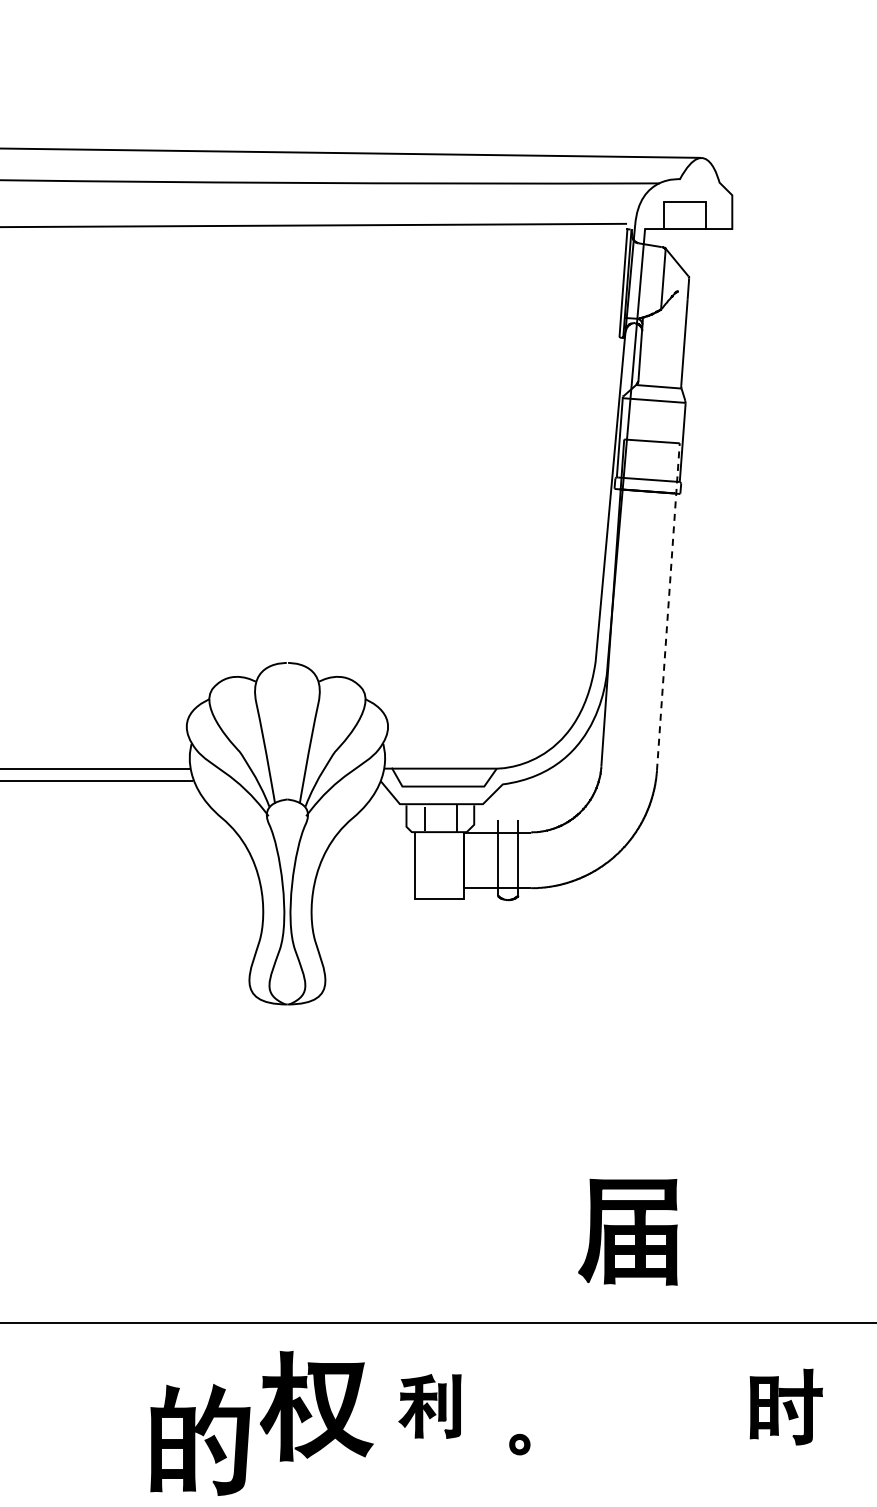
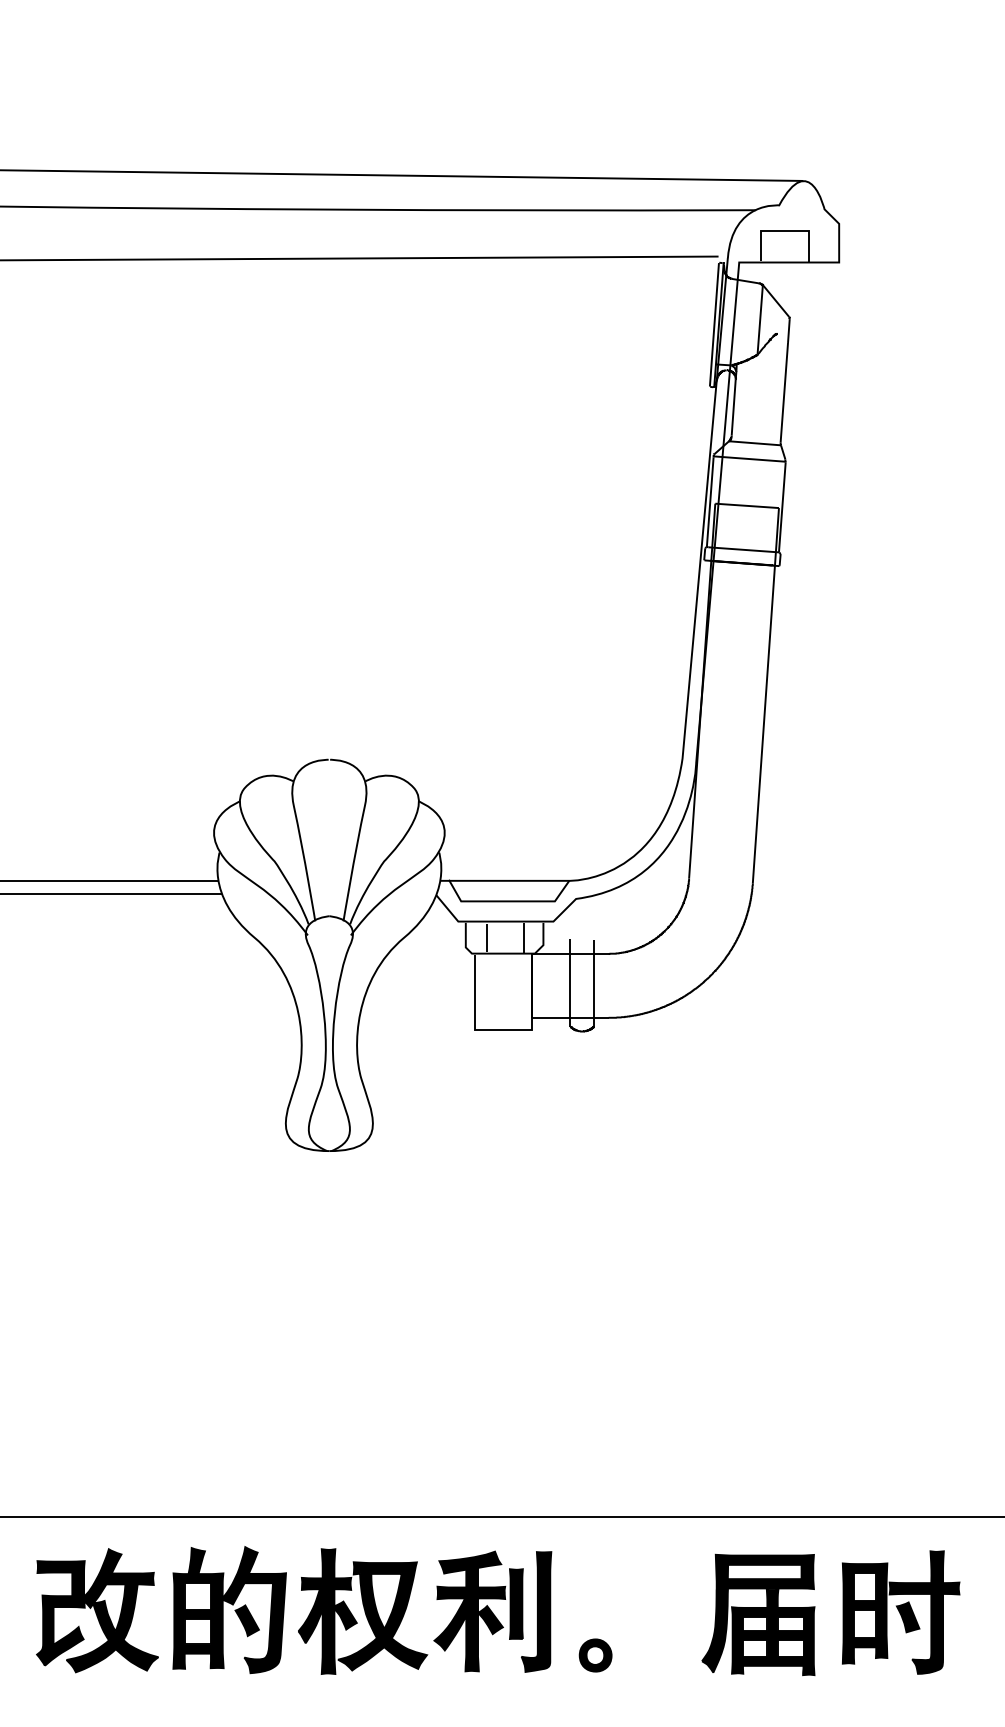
line: (668, 606) -> (766, 695), dashed -> solid
part: (627, 1231) -> (758, 1614), moved
part: (84, 1405) -> (96, 1610), added
part: (429, 1406) -> (492, 1611), size x1.67
part: (786, 1406) -> (901, 1611), size x1.43
part: (200, 1439) -> (229, 1609), moved
part: (519, 1444) -> (595, 1655), size x1.43

